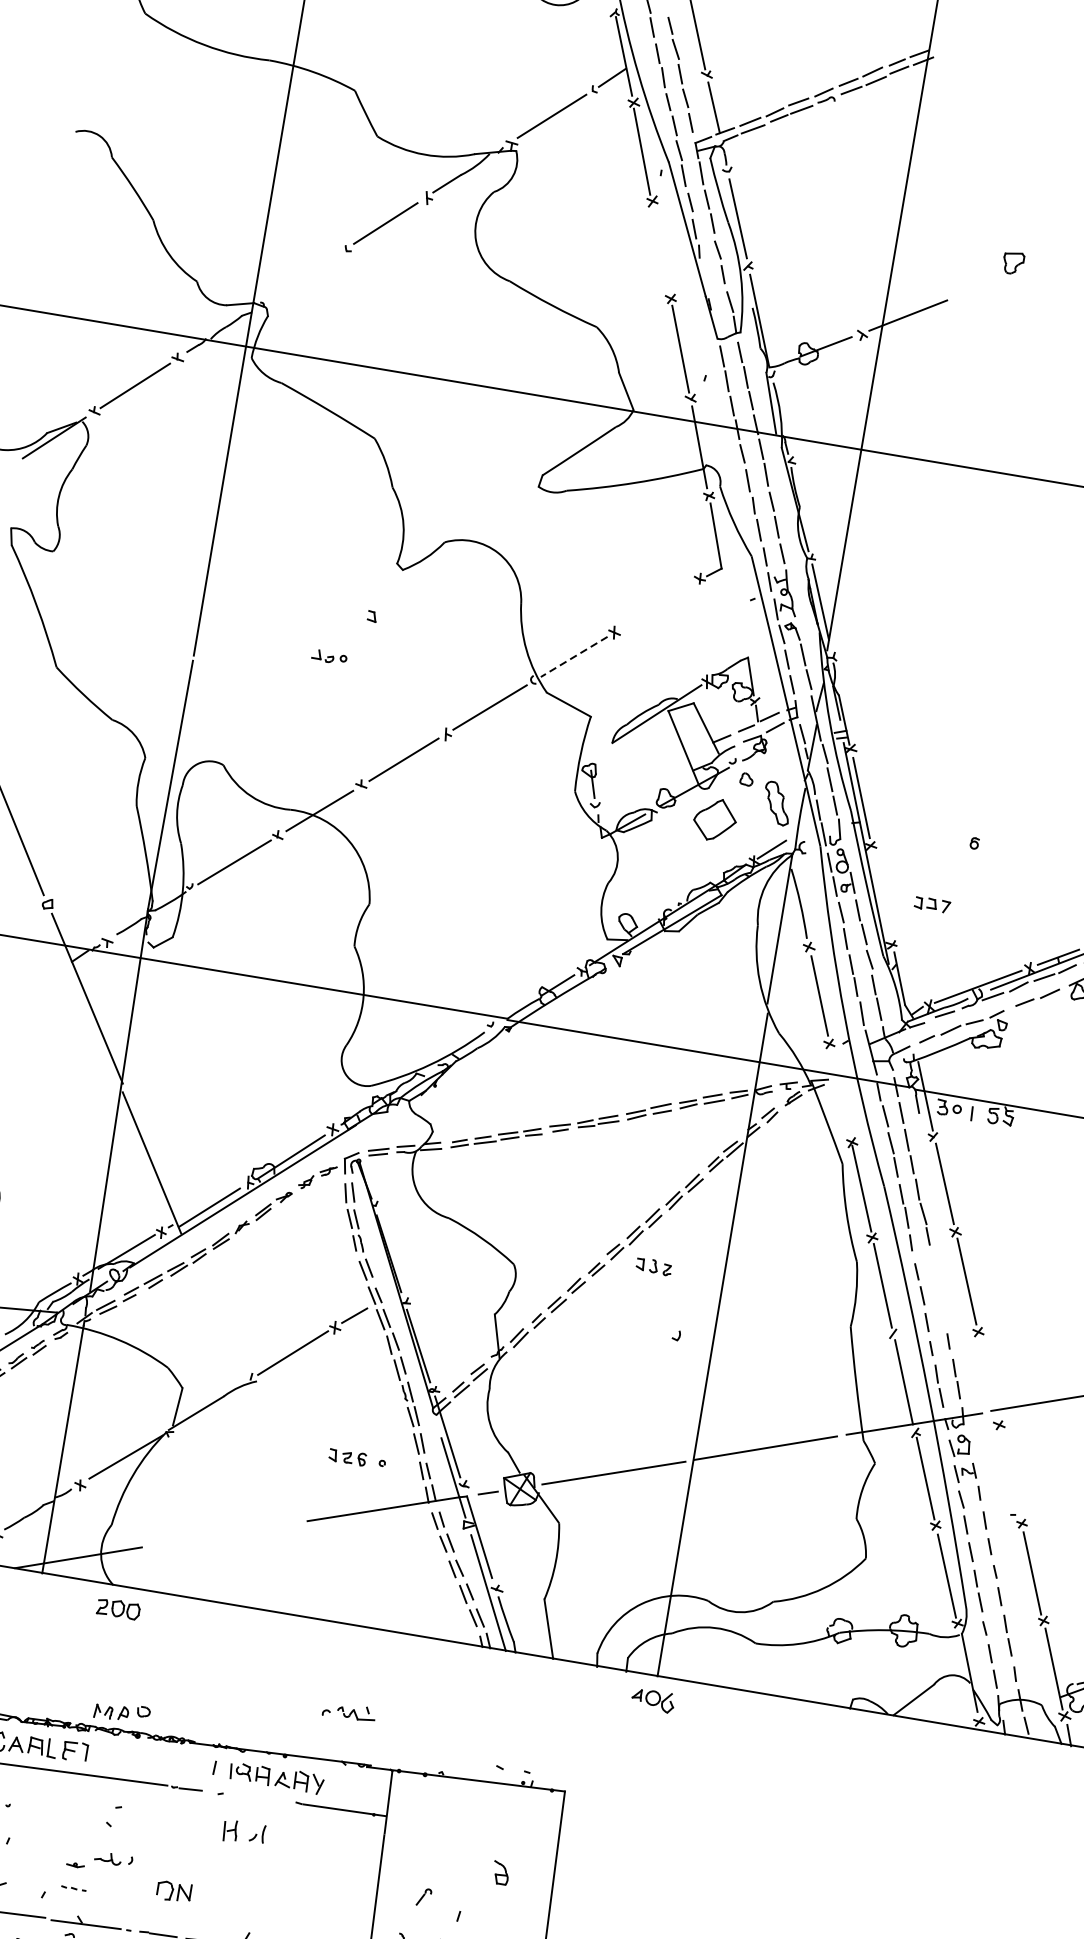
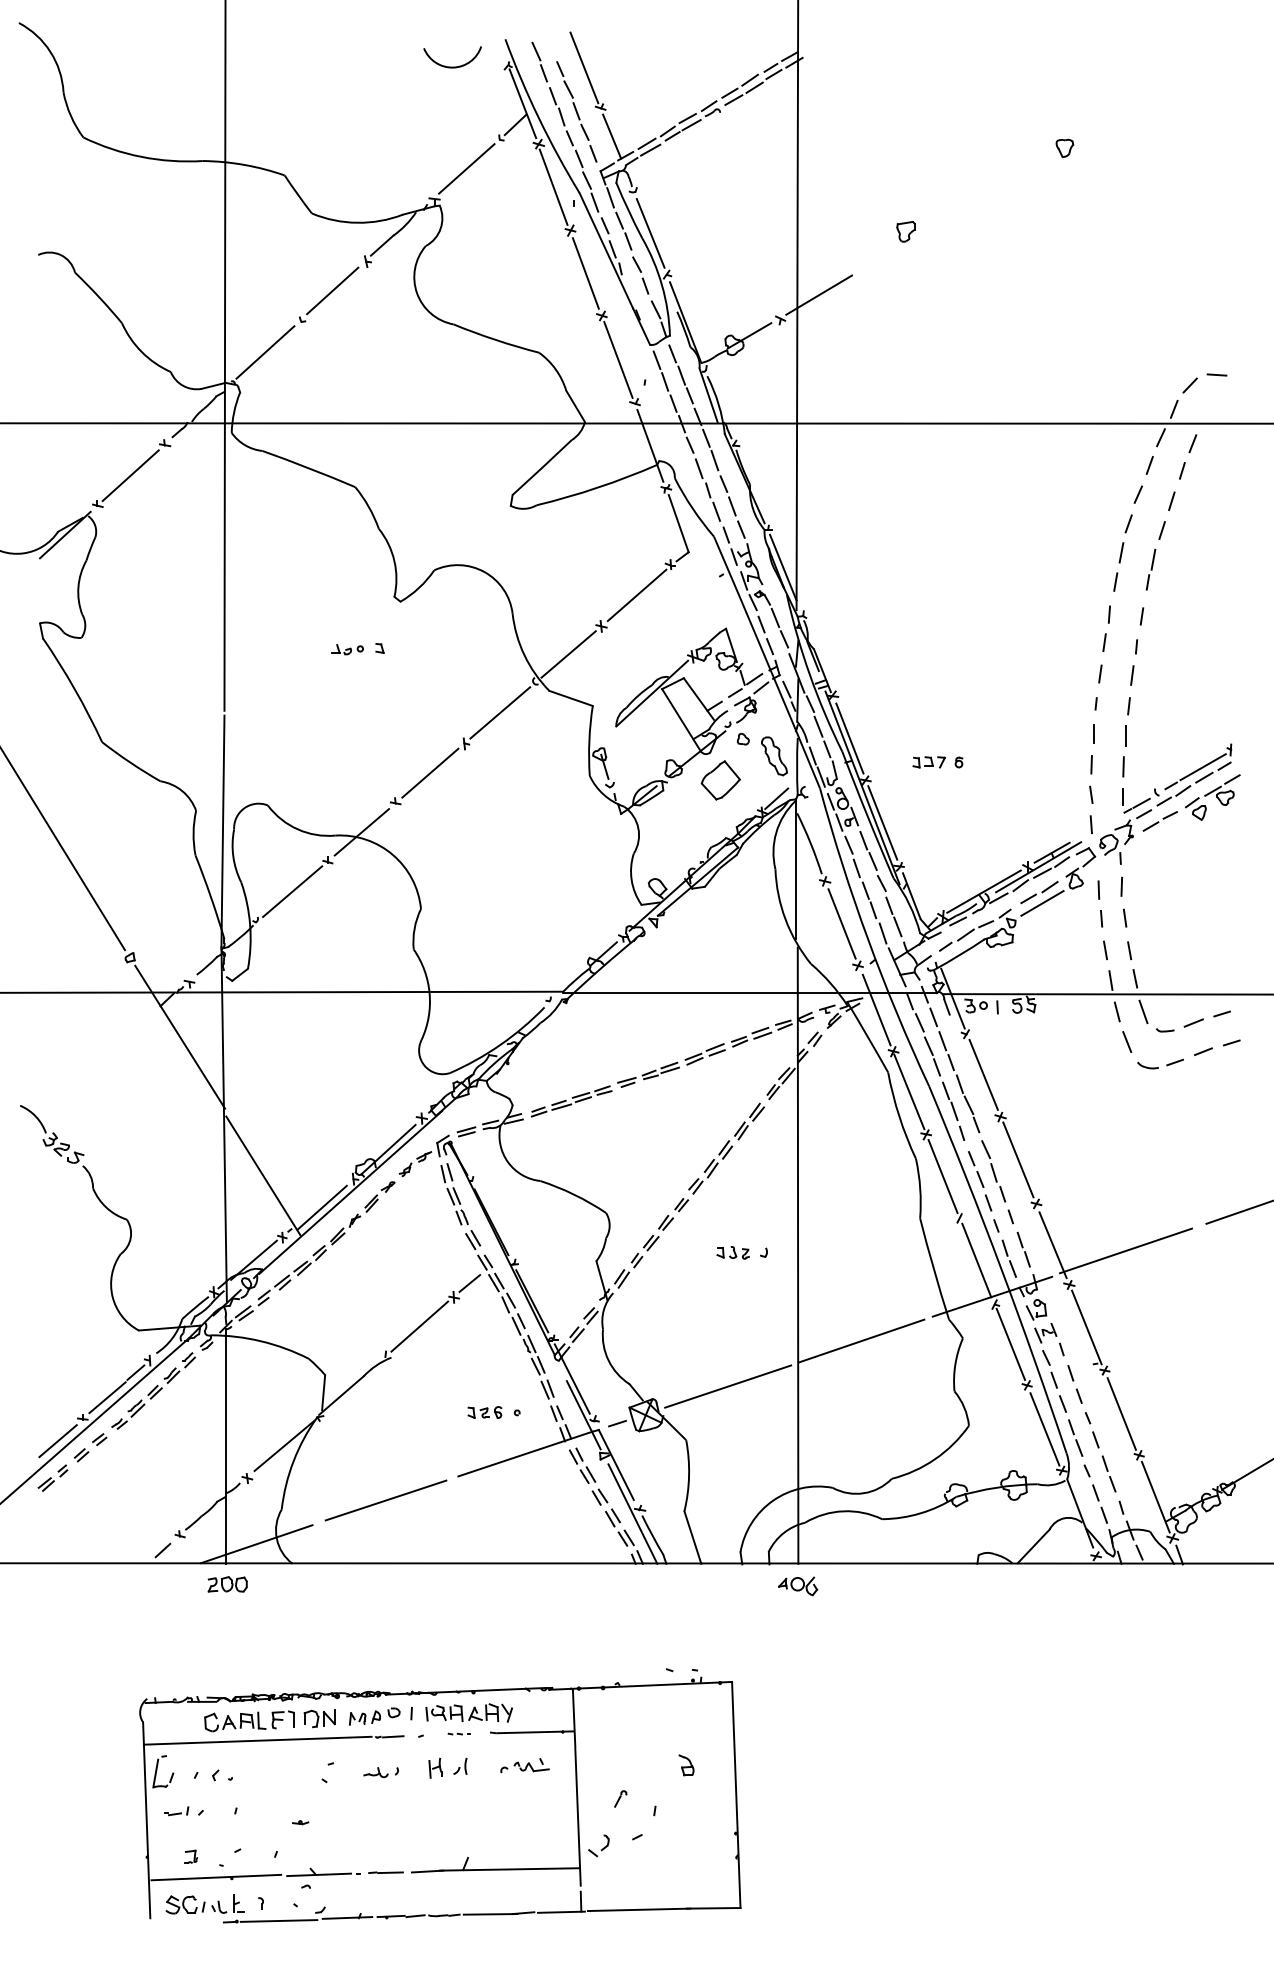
line: (660, 250) -> (585, 273), added
line: (302, 277) -> (265, 352), added
line: (657, 604) -> (636, 594), added
line: (573, 656) -> (568, 654), dashed -> solid
part: (329, 657) -> (347, 649), moved
line: (881, 894) -> (882, 822), added
part: (931, 904) -> (928, 762), moved
line: (1038, 1010) -> (1042, 903), added
line: (841, 1094) -> (876, 1009), added
part: (653, 1266) -> (732, 1252), moved
part: (938, 1289) -> (993, 1171), added
line: (988, 1379) -> (1052, 1245), added
line: (1009, 1474) -> (1086, 1327), added
line: (224, 1533) -> (385, 1500), added
part: (118, 1609) -> (227, 1584), moved
part: (348, 1711) -> (524, 1765), moved
part: (122, 1712) -> (374, 1716), moved
part: (112, 1859) -> (380, 1772), moved
part: (72, 1887) -> (458, 1733), moved
part: (173, 1891) -> (319, 1718), moved

